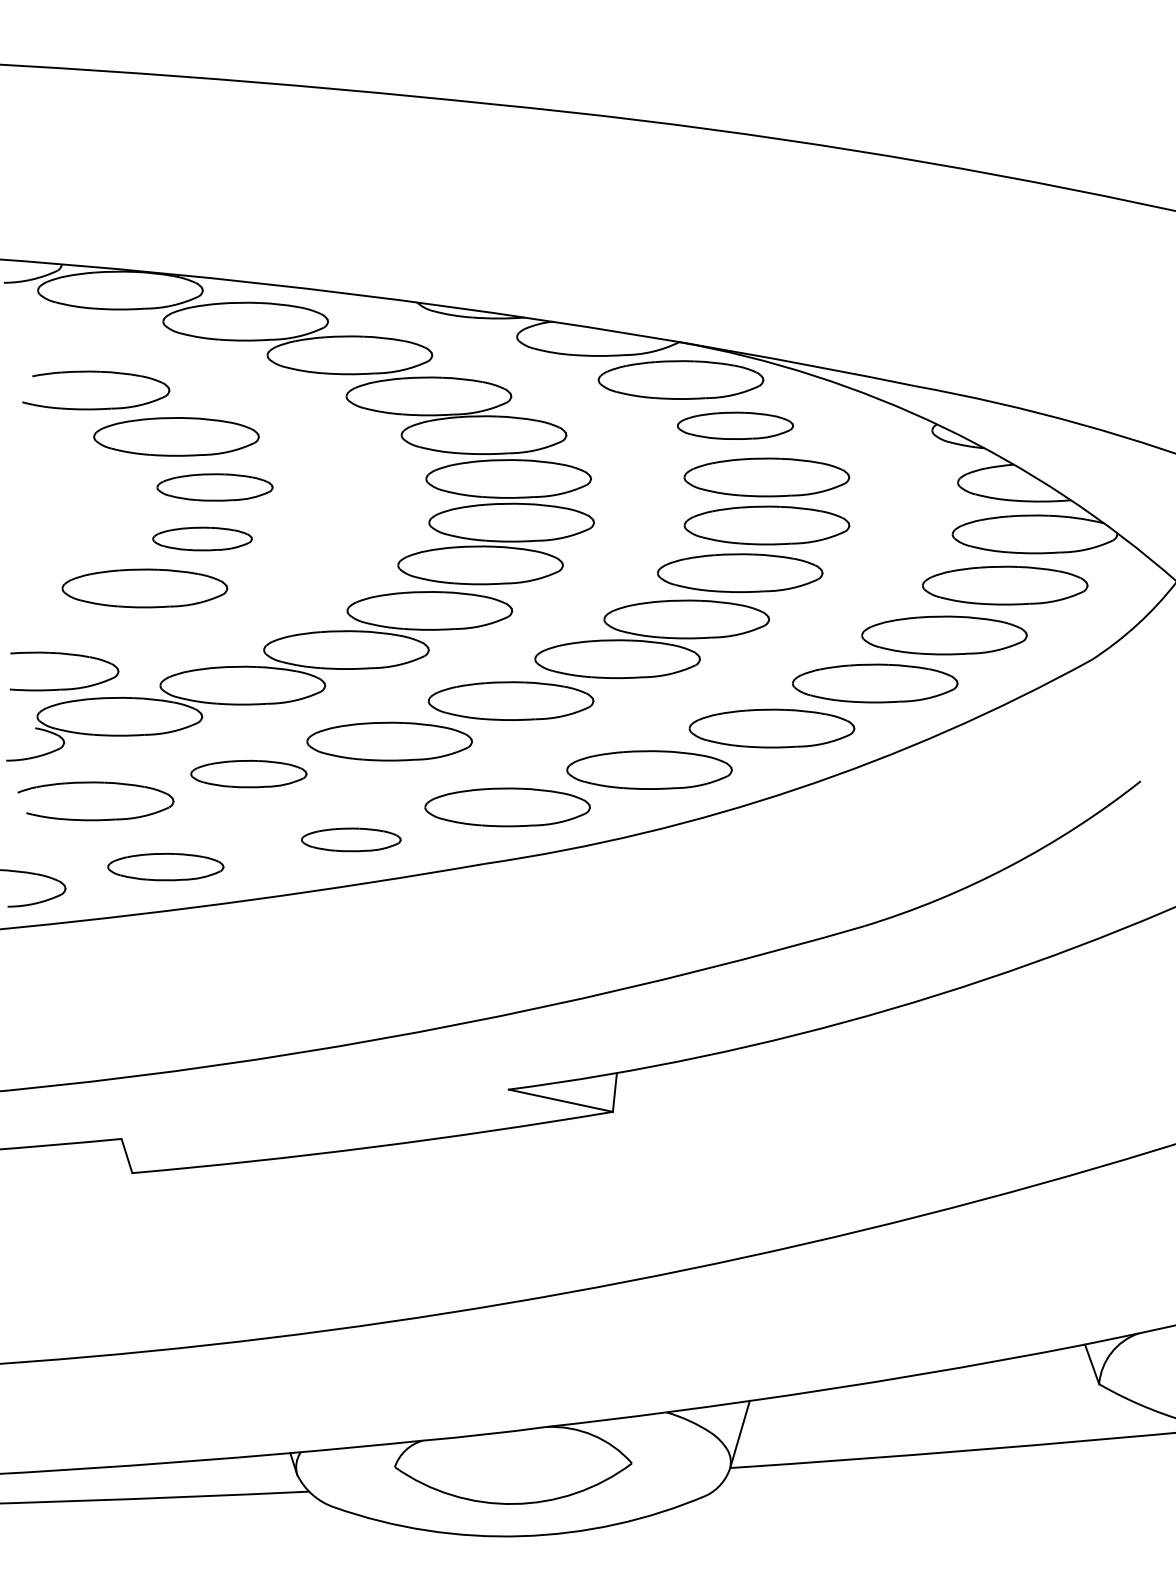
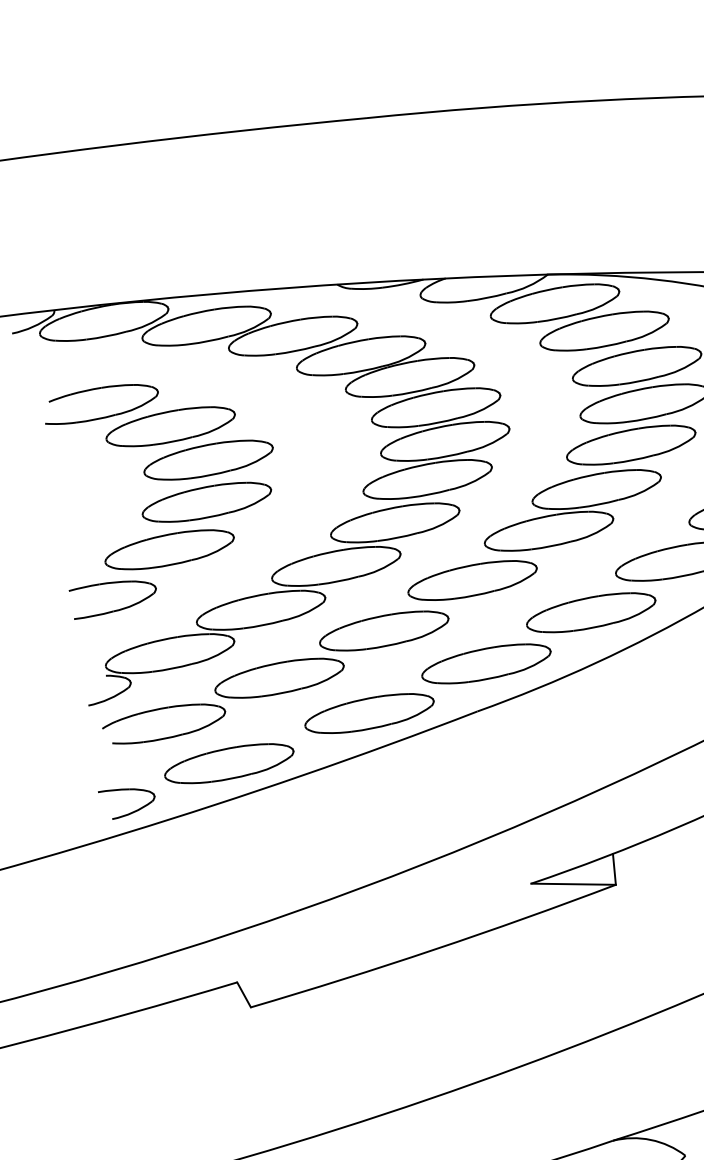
part: (735, 425) -> (604, 330), size x1.43
part: (214, 487) -> (208, 460), size x1.43
part: (202, 538) -> (206, 501), size x1.67
part: (68, 655) -> (114, 583), moved
part: (248, 773) -> (279, 677), size x1.43
part: (351, 839) -> (369, 713), size x1.67
part: (165, 866) -> (228, 763), size x1.43

